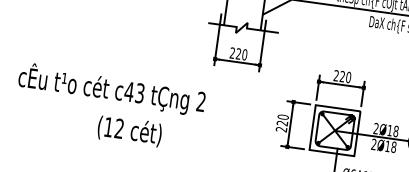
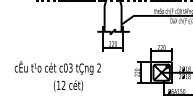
text: (128, 90) -> (65, 67), c43 -> c03

